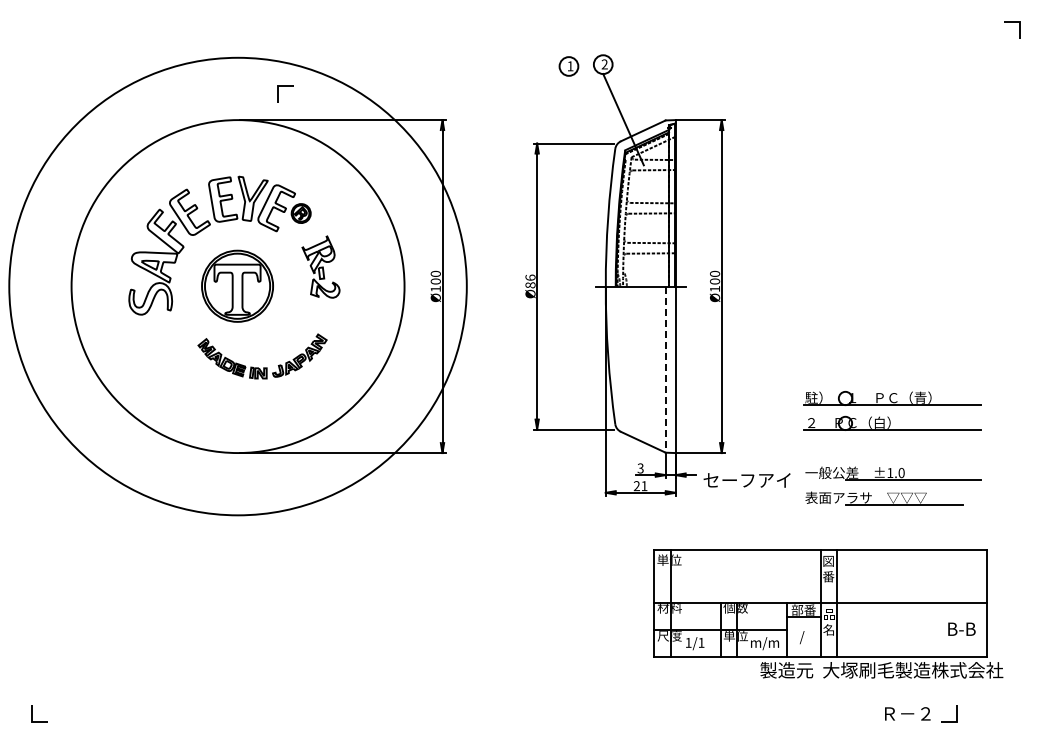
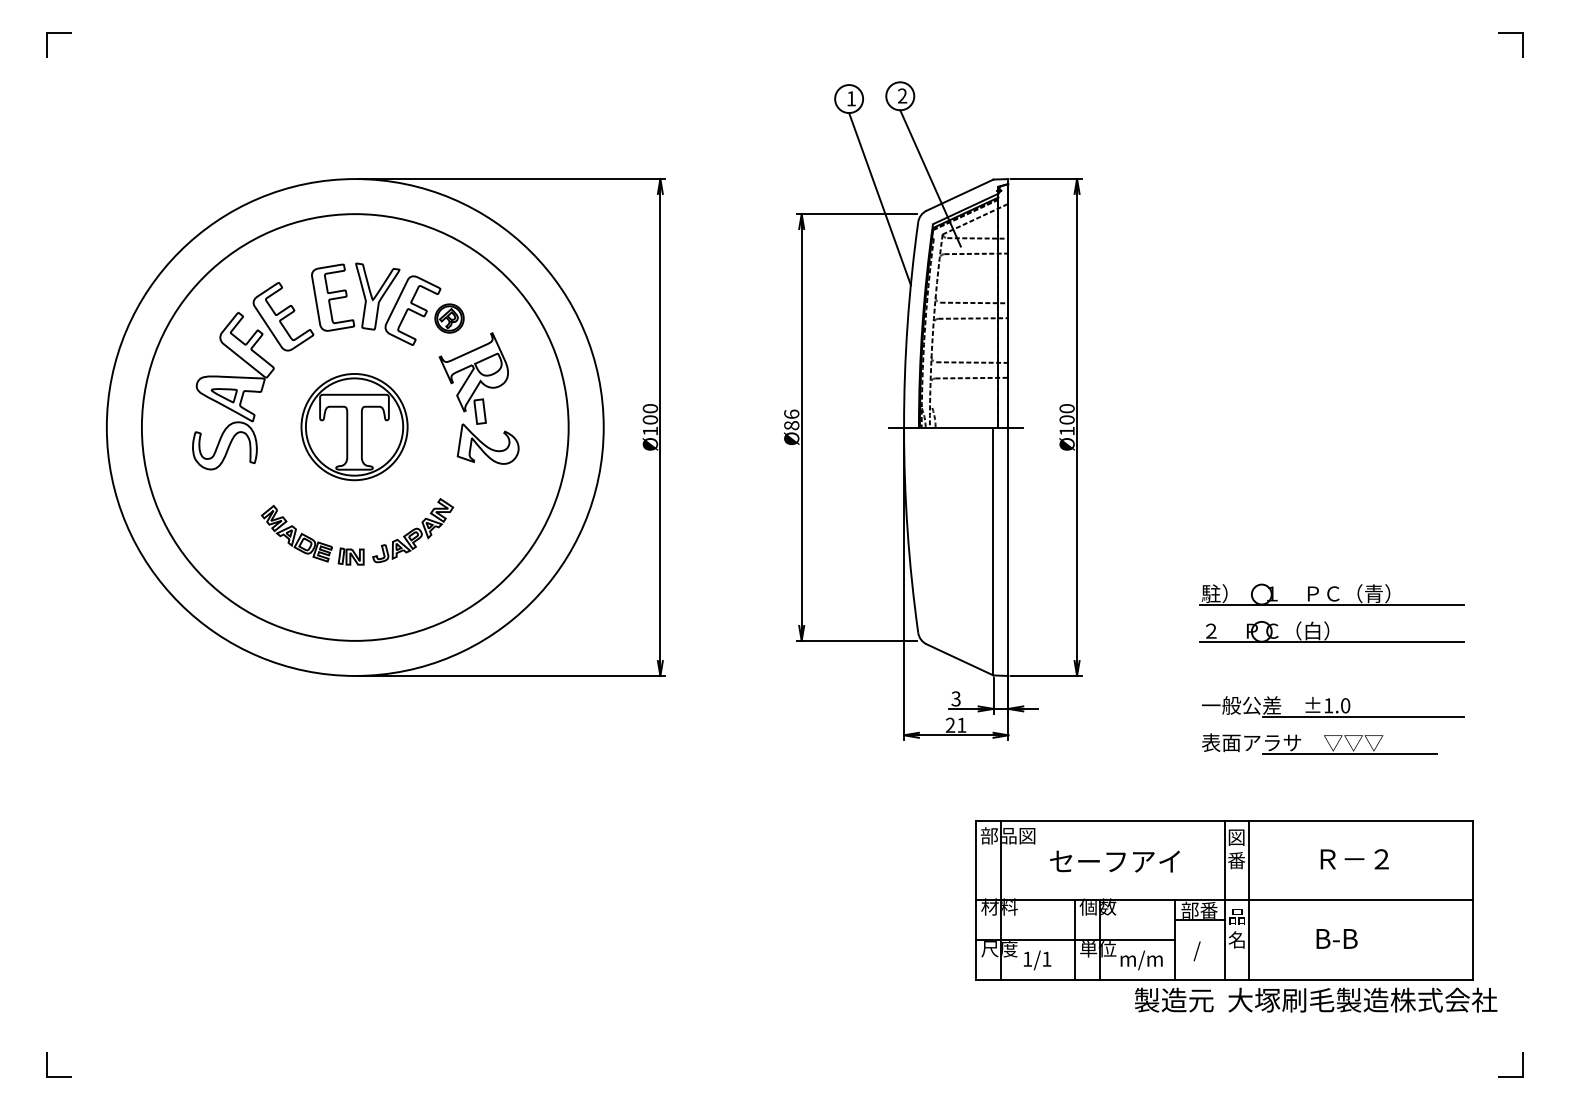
line: (285, 86) -> (58, 33), moved
line: (589, 133) -> (879, 199), added
part: (320, 266) -> (478, 397), size x1.43
circle: (238, 286) -> (355, 427), size x0.62
part: (263, 367) -> (358, 548), moved
line: (665, 370) -> (993, 552), dashed -> solid
text: (746, 480) -> (1114, 861), moved
text: (675, 559) -> (1008, 834), 単位 -> 部品図
text: (961, 628) -> (1336, 937), moved
text: (907, 713) -> (1354, 858), moved
line: (956, 713) -> (1521, 1064), moved

